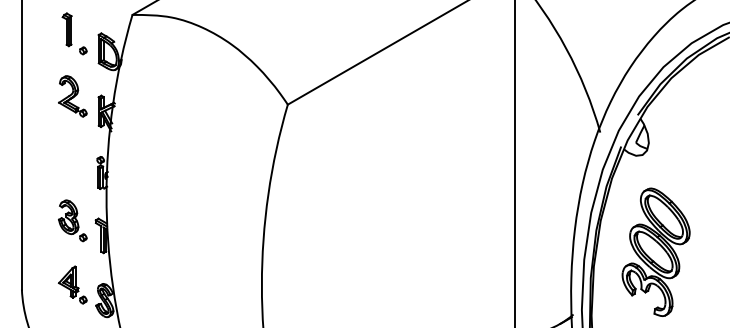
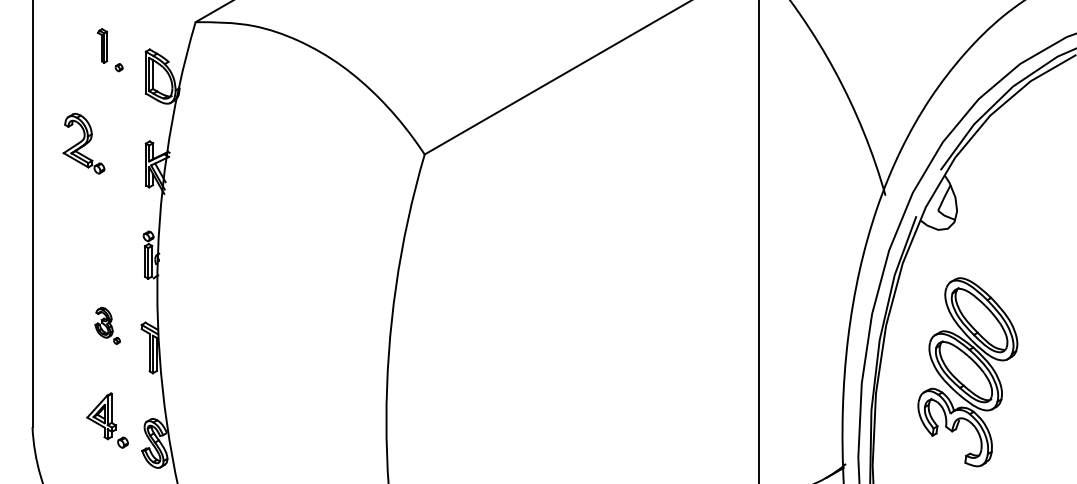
part: (74, 33) -> (110, 49), size x0.7
part: (72, 96) -> (83, 143), moved
part: (72, 220) -> (107, 325), size x0.6

